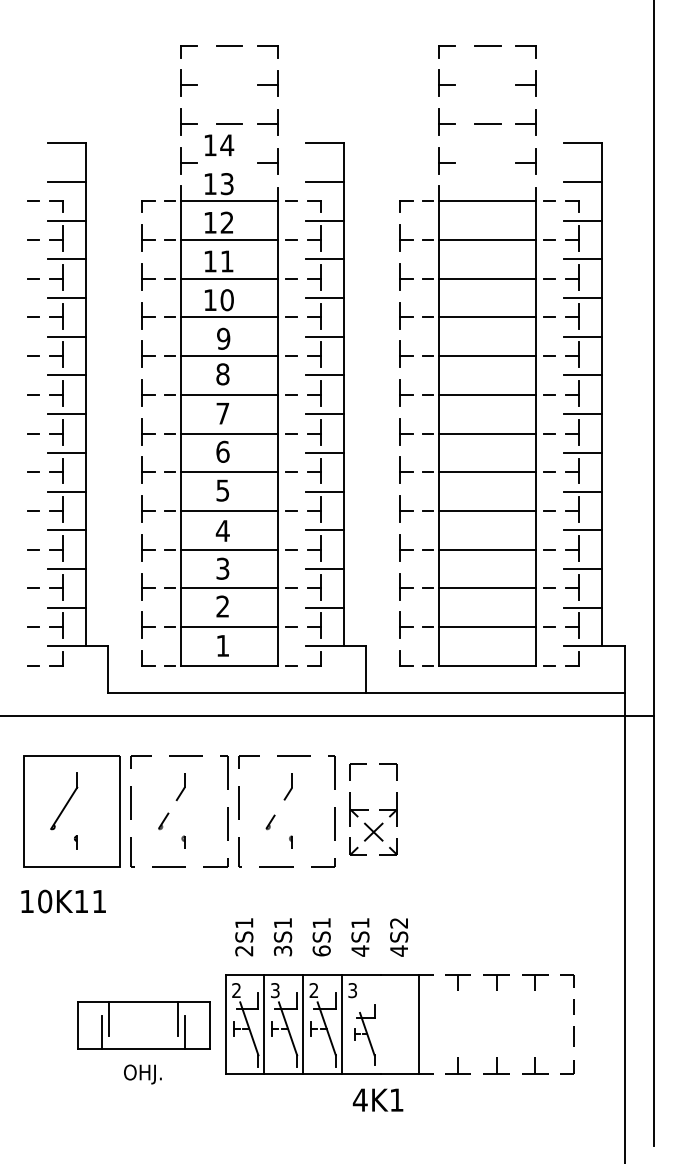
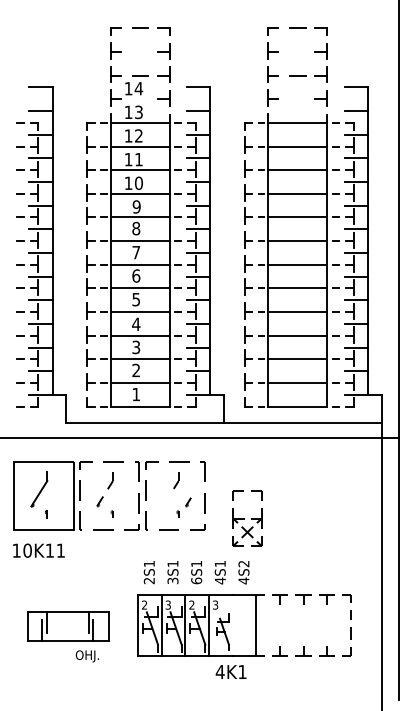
part: (373, 809) -> (247, 518), moved
part: (270, 822) -> (188, 502), moved
part: (144, 1025) -> (68, 626), moved

